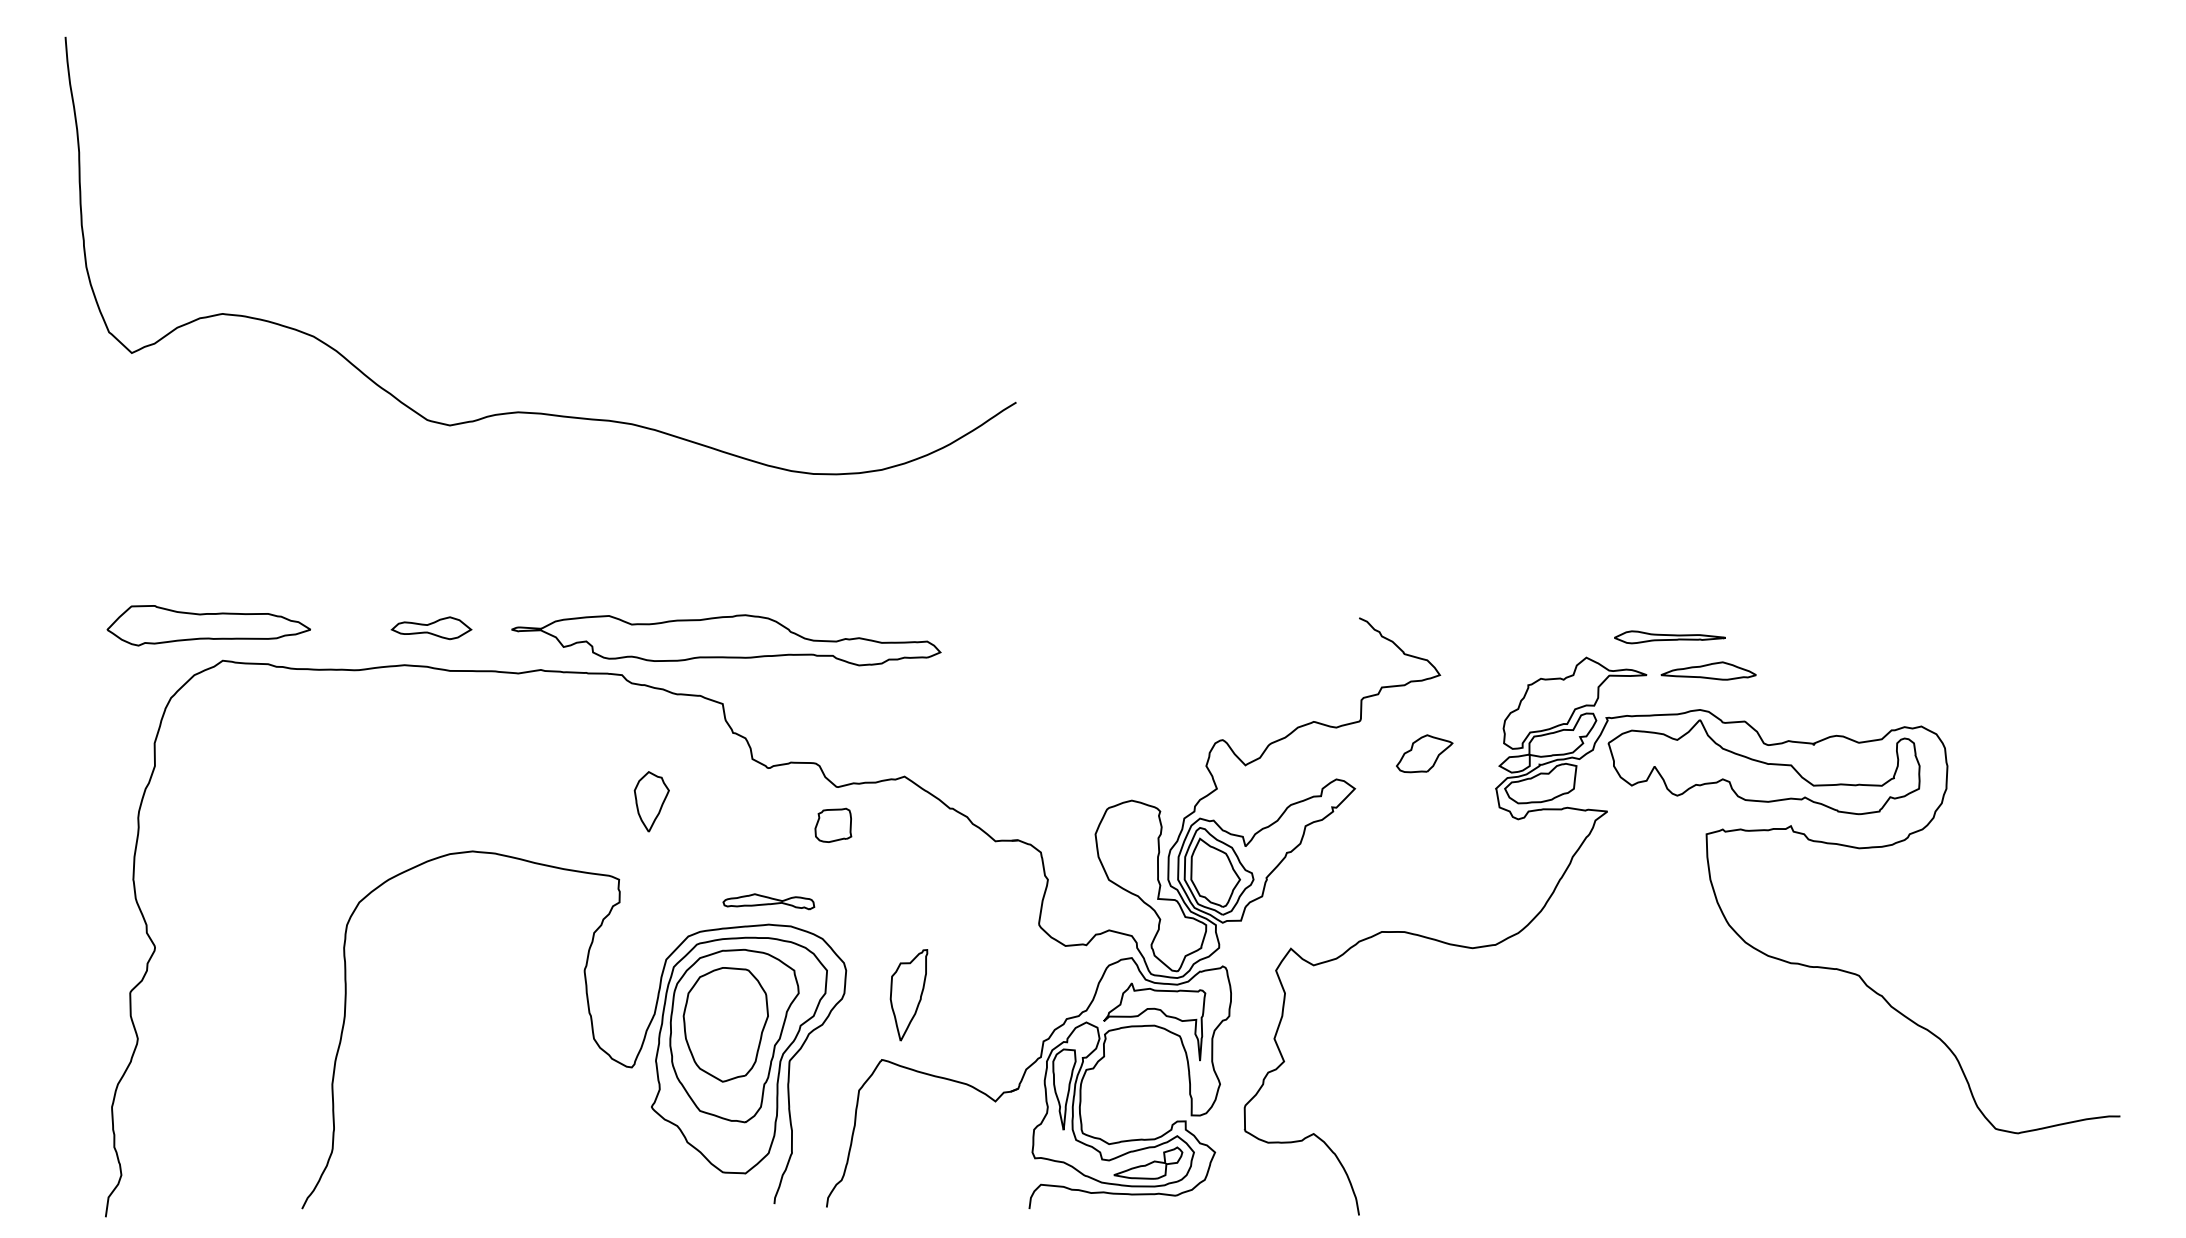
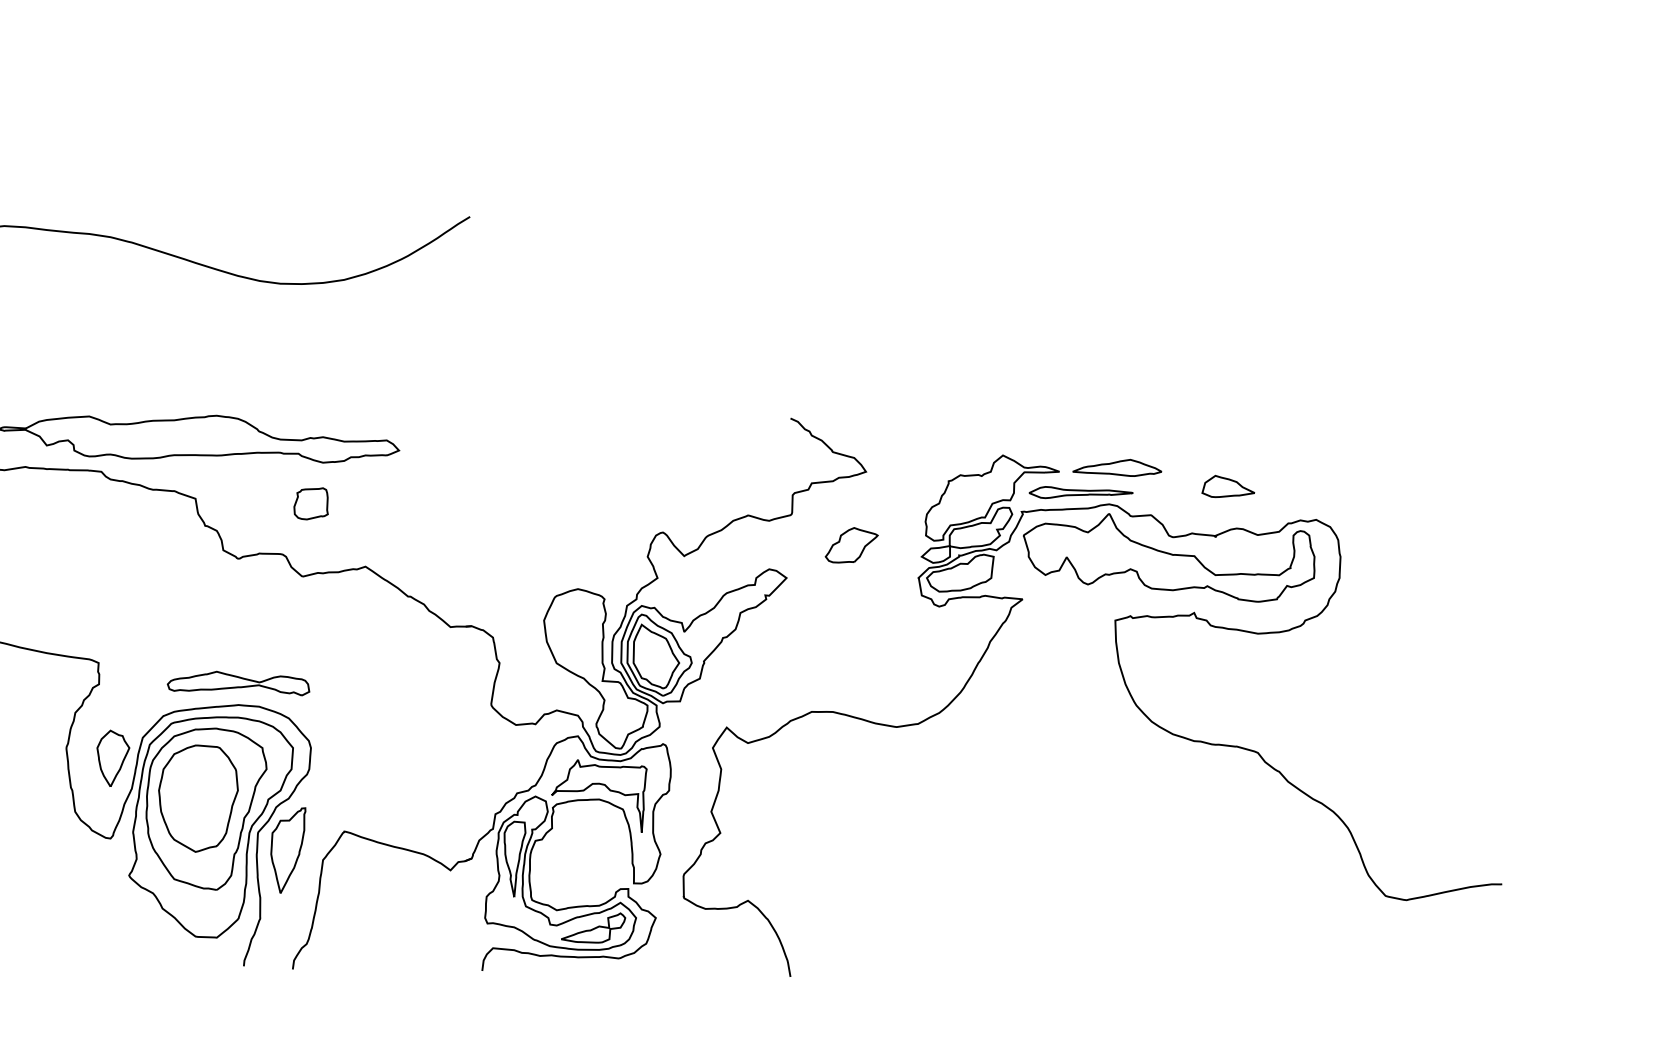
part: (1669, 637) -> (1080, 492), moved
part: (1826, 690) -> (1227, 486), added
part: (651, 801) -> (113, 758), moved
part: (833, 824) -> (311, 502), moved
part: (768, 901) -> (238, 683), size x1.67
part: (908, 995) -> (287, 850), moved

